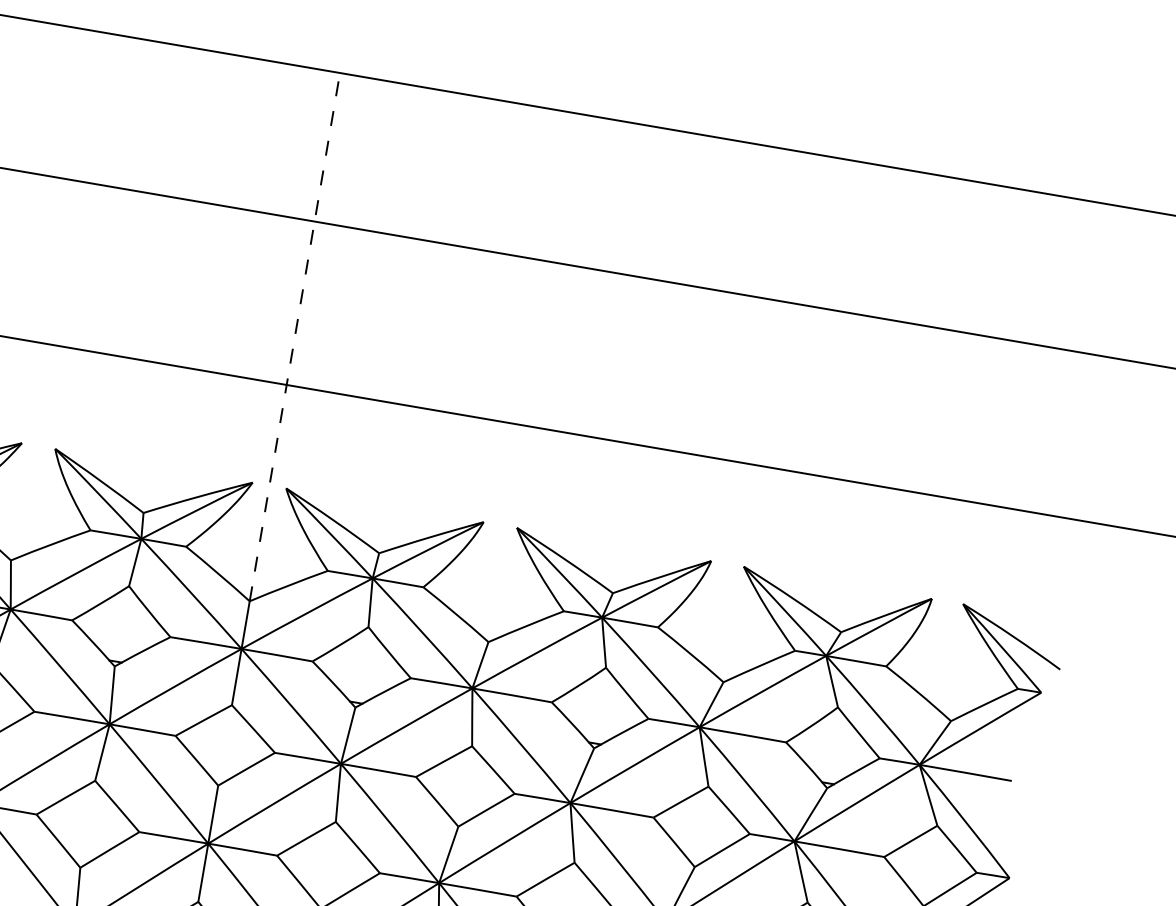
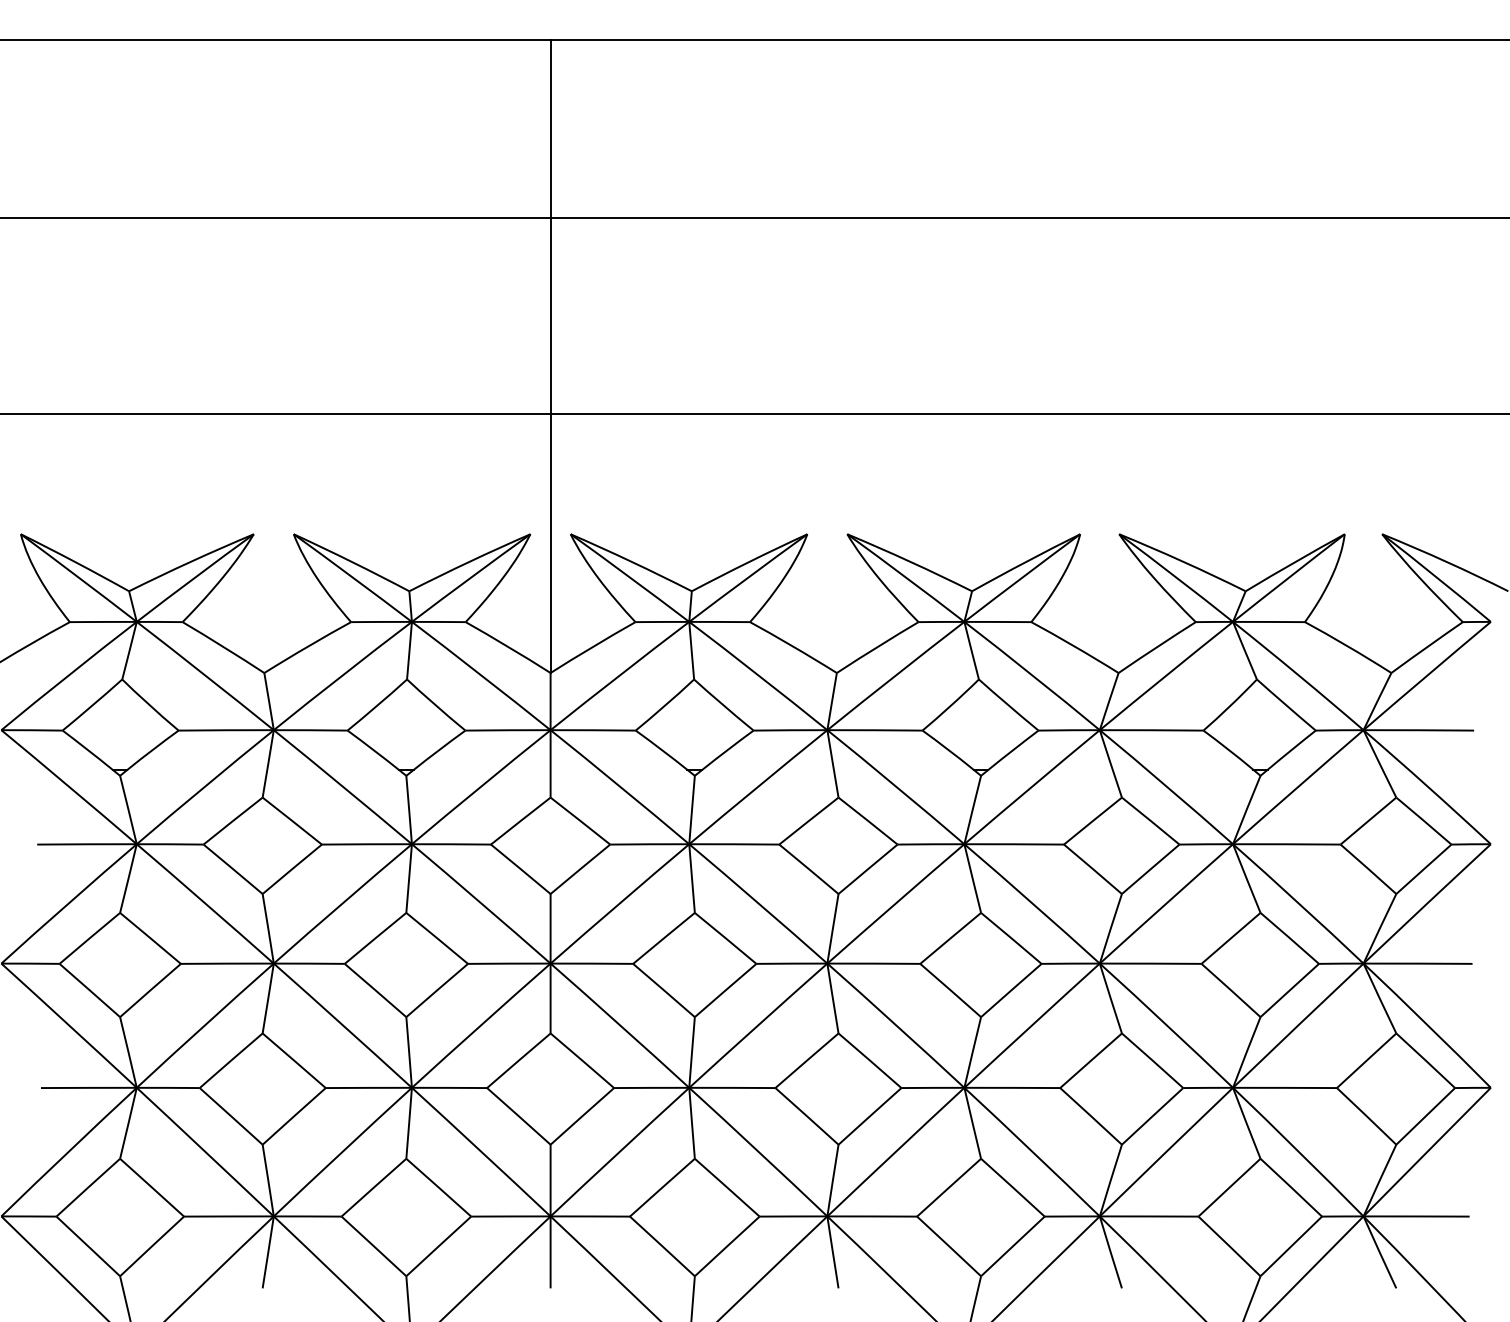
line: (294, 337) -> (550, 356), dashed -> solid

